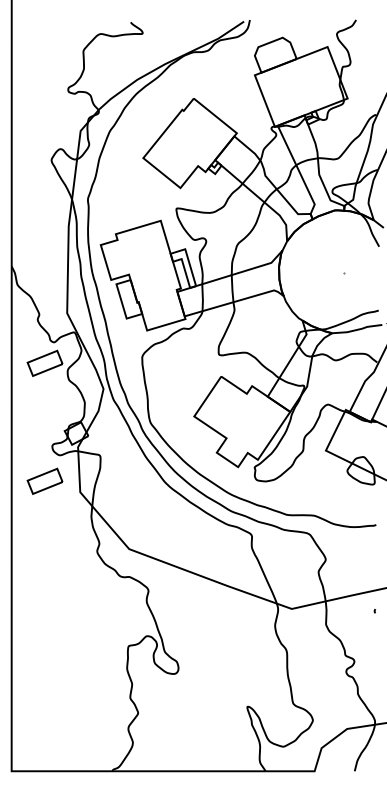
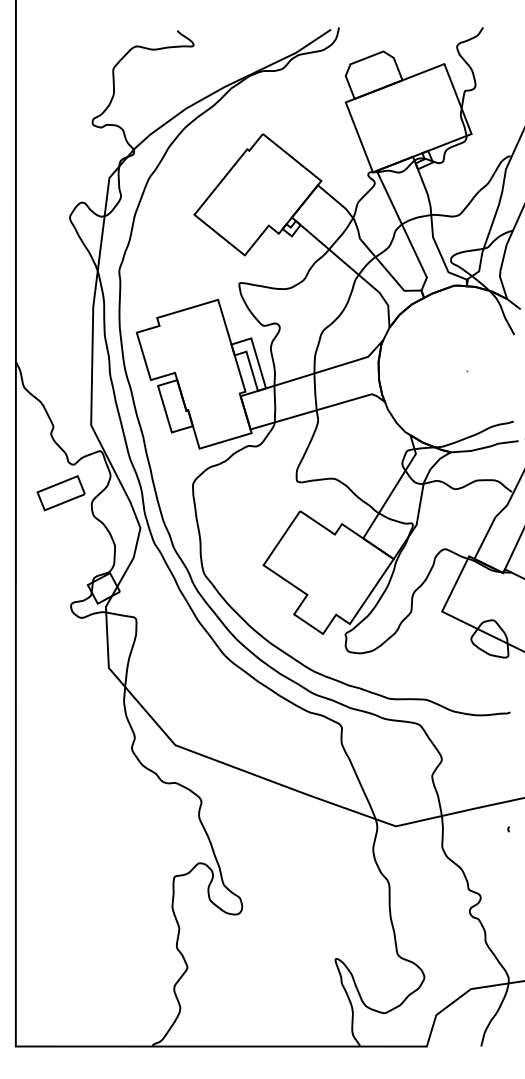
part: (44, 481) -> (60, 653), removed

